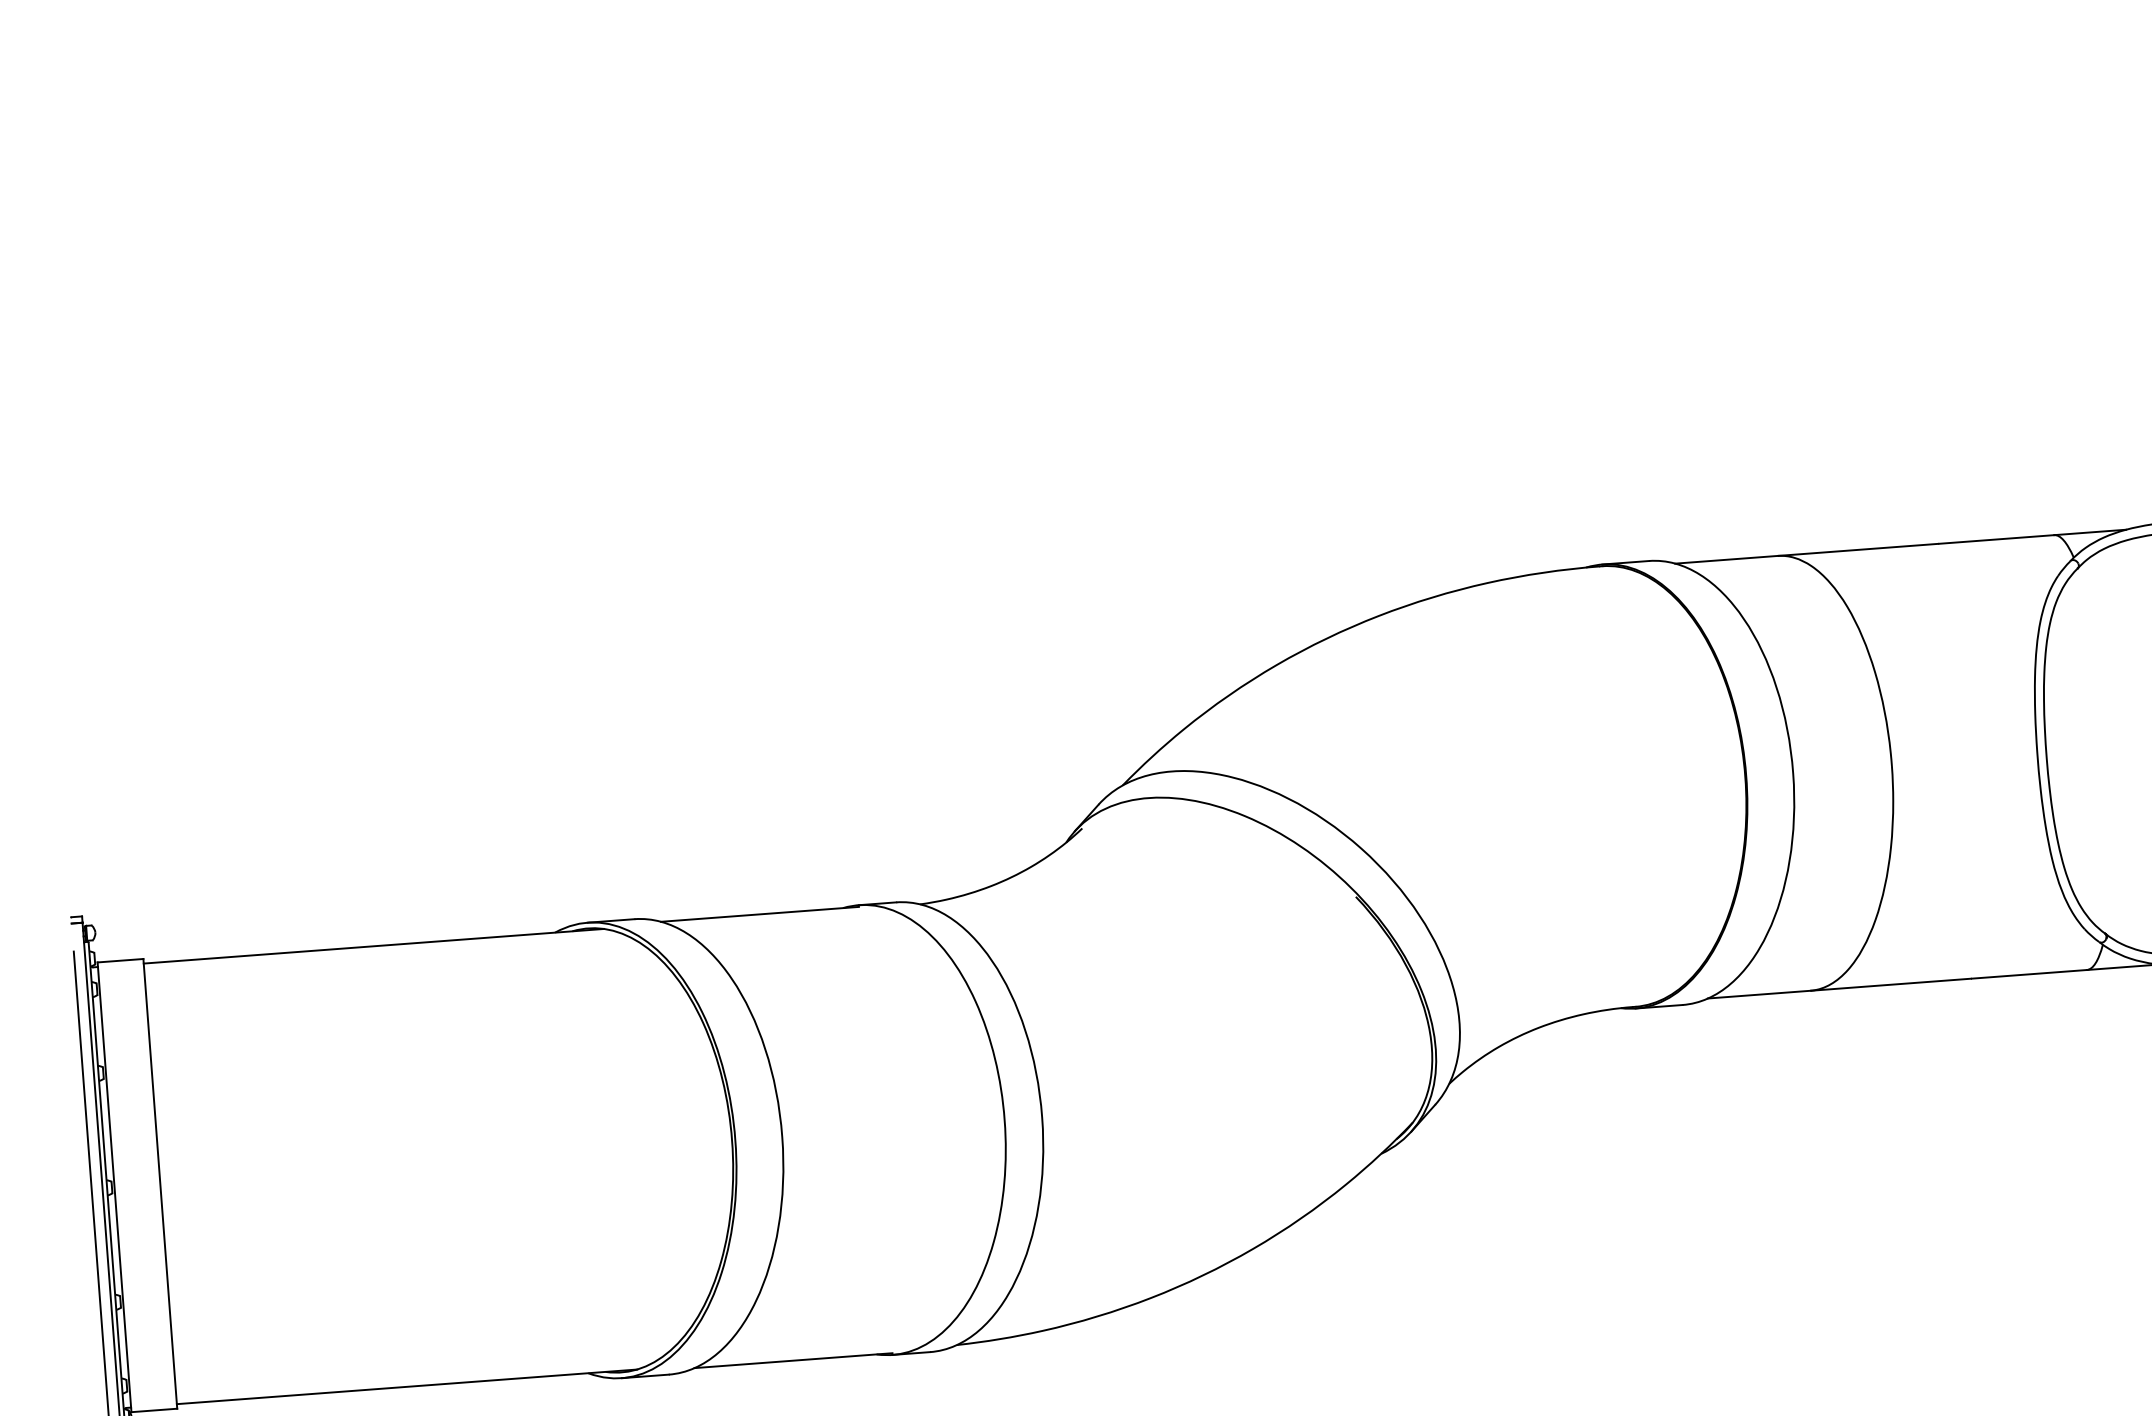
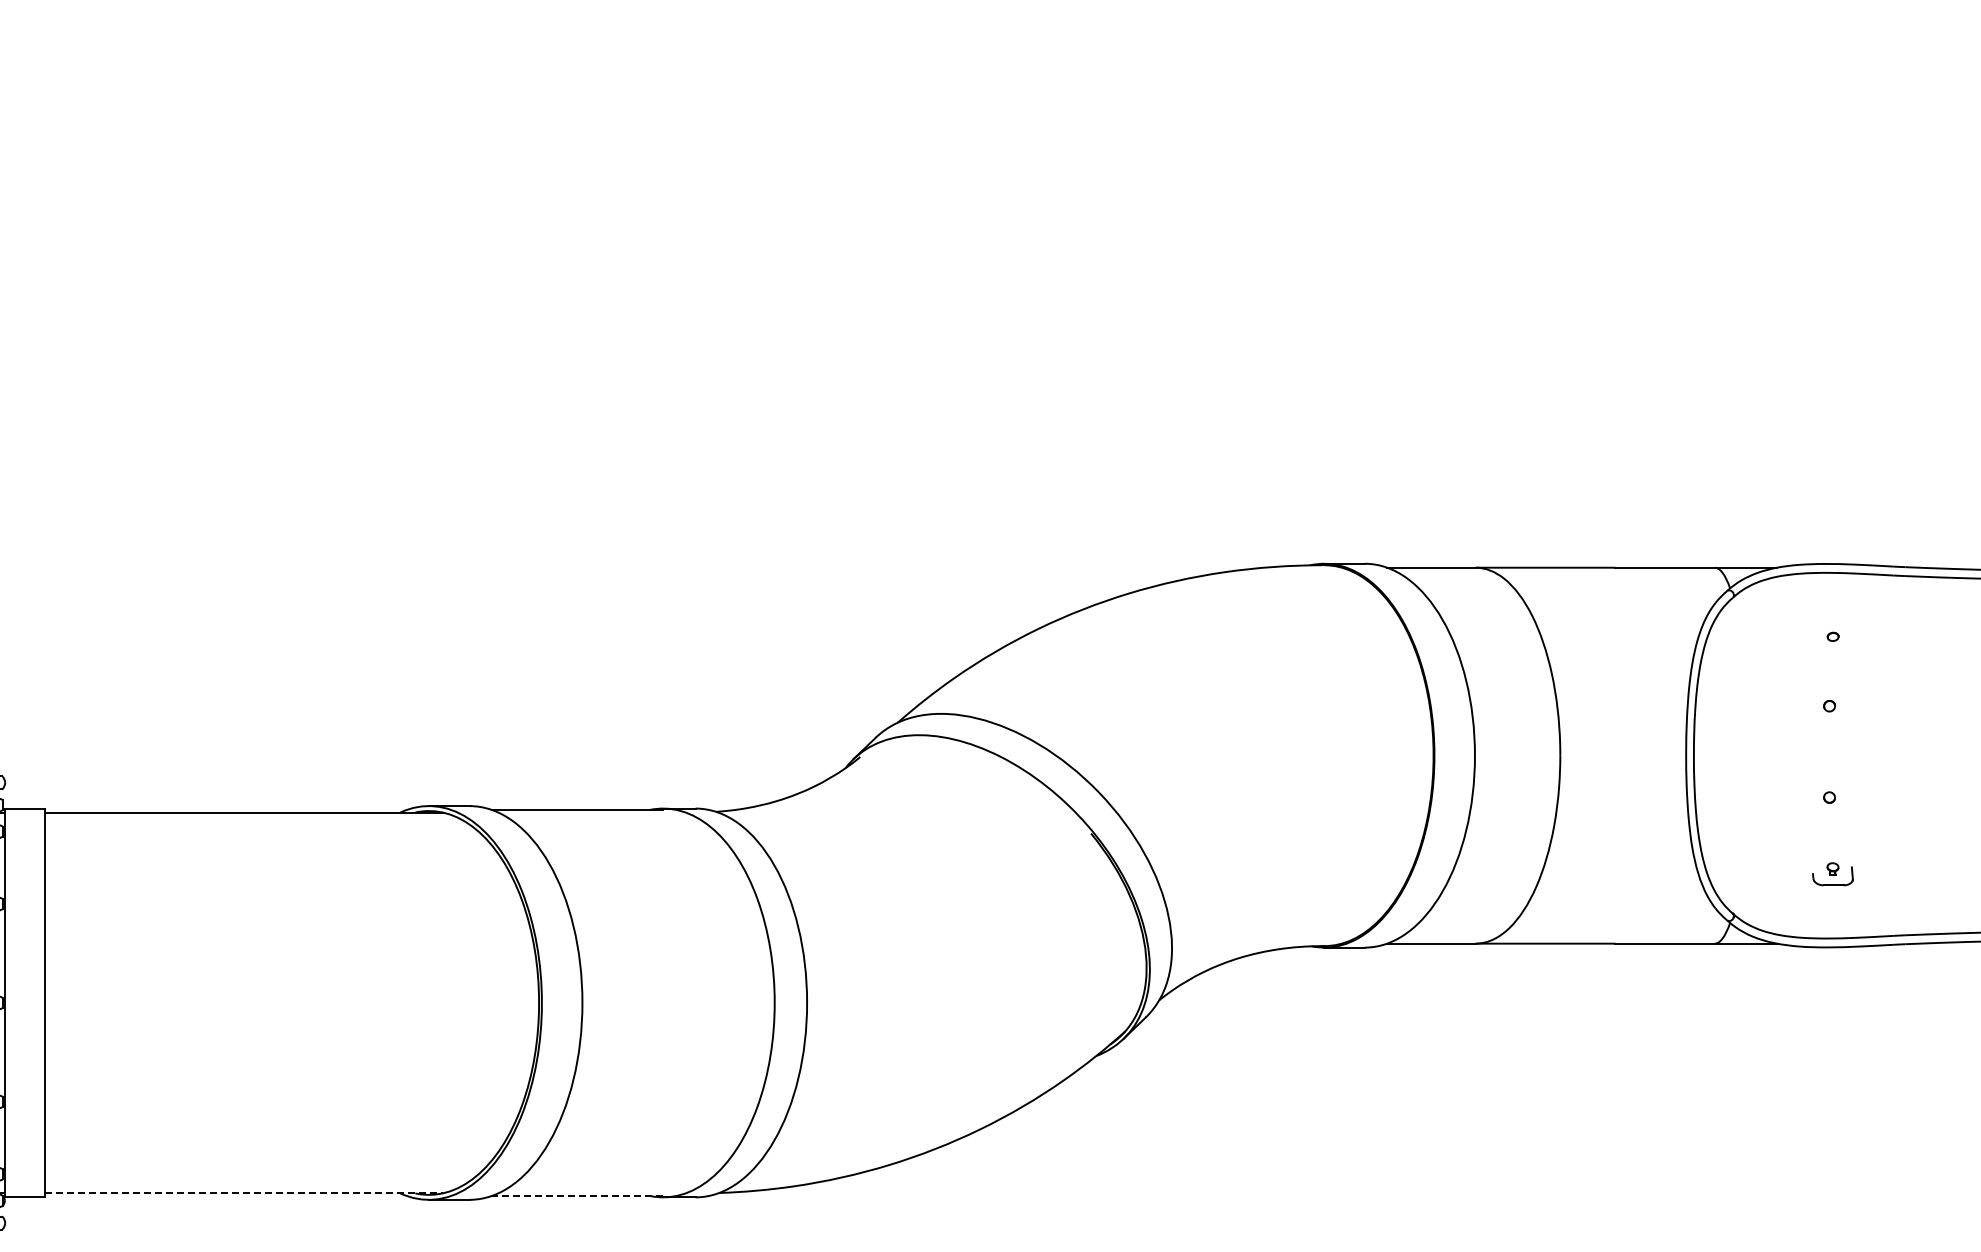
line: (793, 1360) -> (577, 1195), solid -> dashed
line: (406, 1386) -> (243, 1193), solid -> dashed

